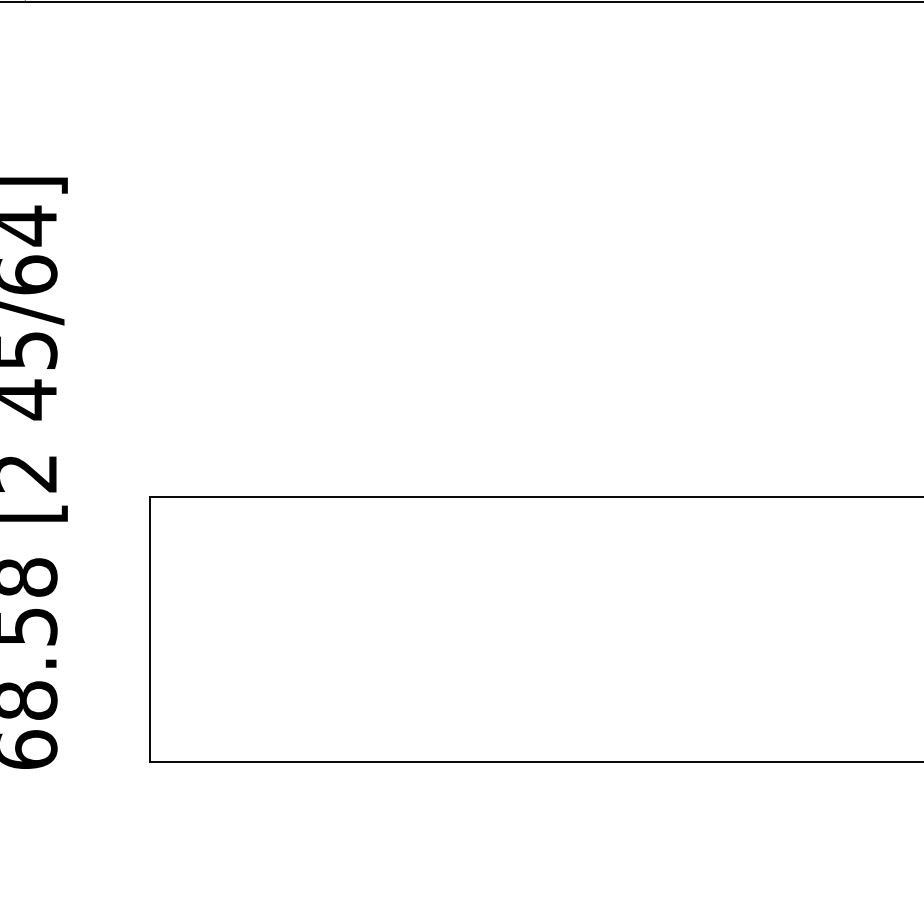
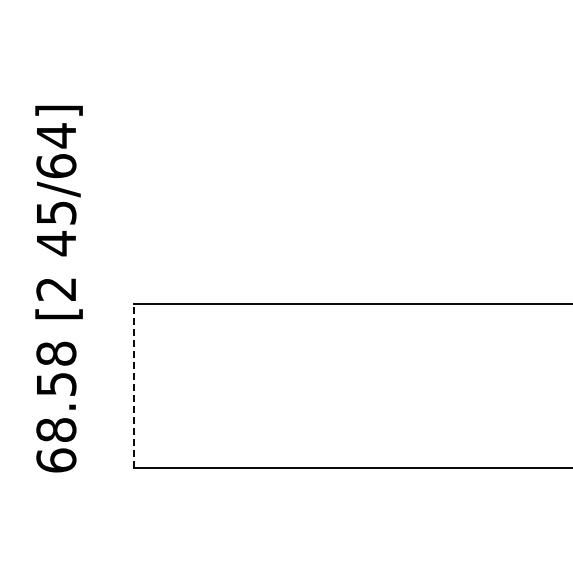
line: (149, 628) -> (133, 385), solid -> dashed

